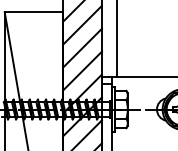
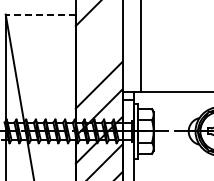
line: (33, 12) -> (40, 14), solid -> dashed
line: (81, 24) -> (98, 29), removed
line: (81, 48) -> (98, 57), removed

